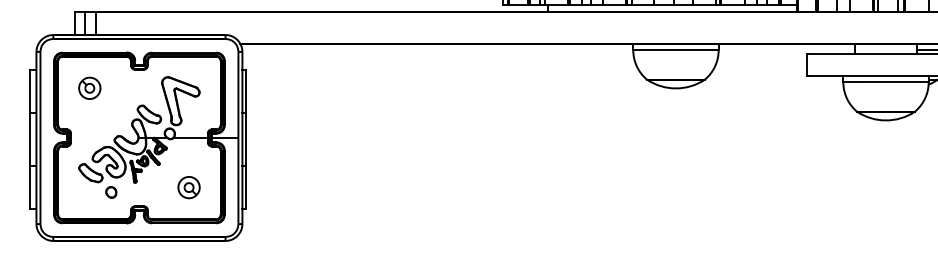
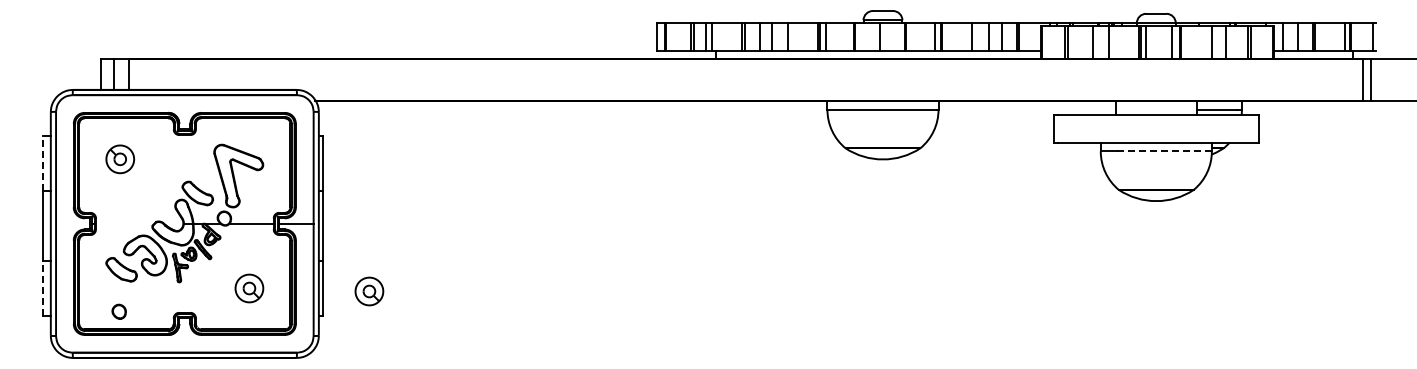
line: (893, 82) -> (1165, 151), solid -> dashed
line: (30, 91) -> (42, 163), solid -> dashed
line: (30, 187) -> (42, 288), solid -> dashed
part: (281, 189) -> (369, 291), added
part: (110, 192) -> (118, 311), moved

